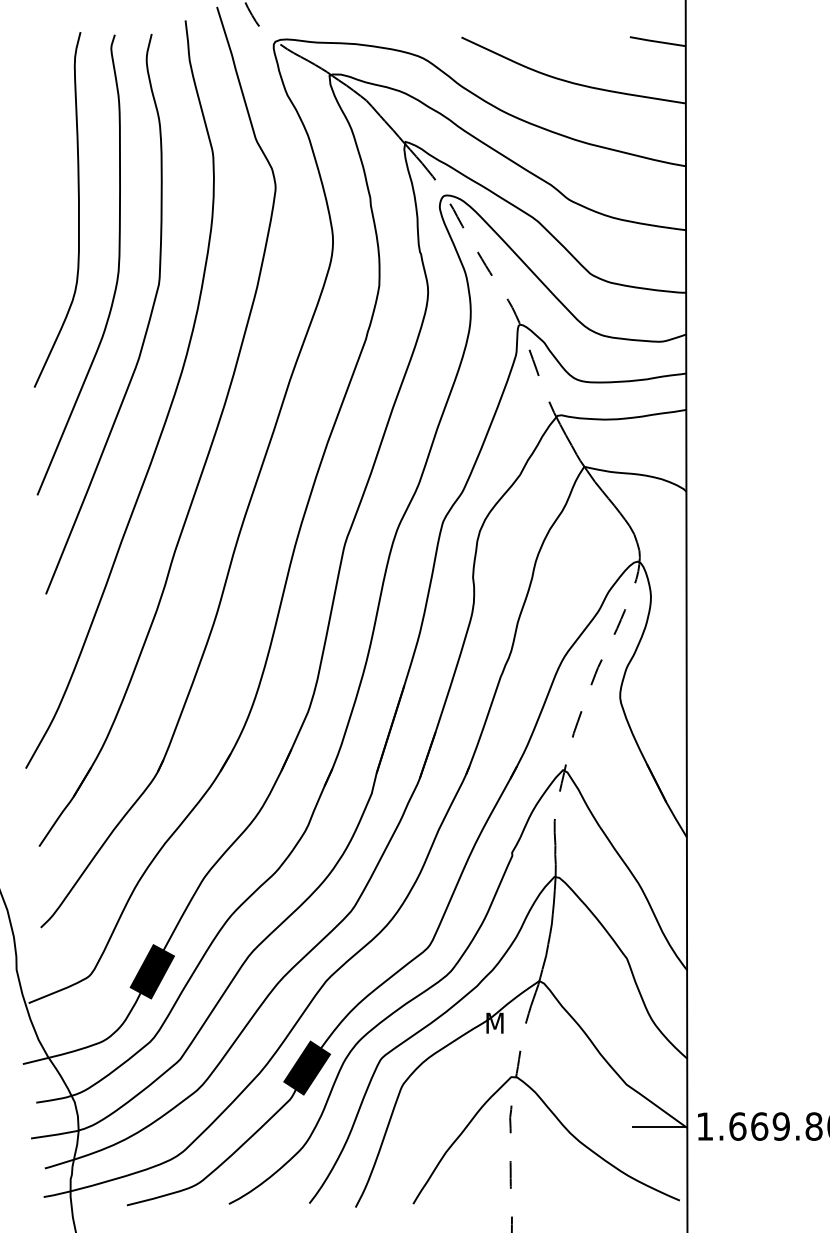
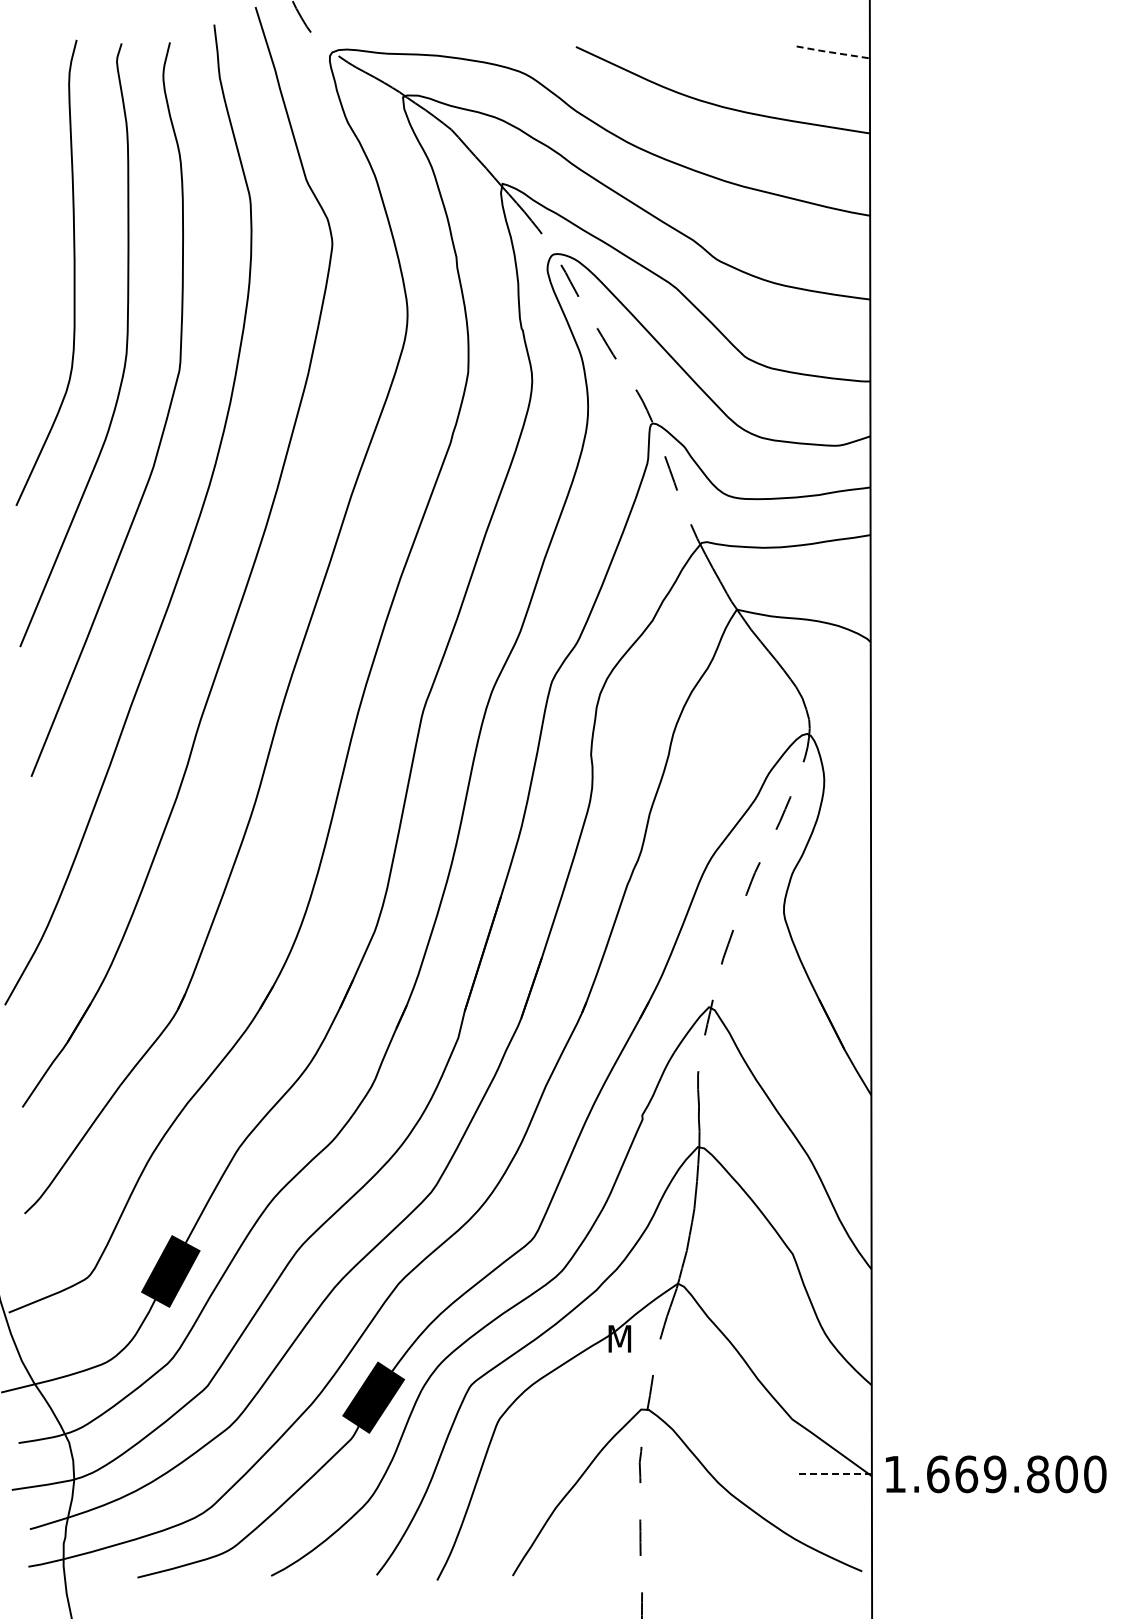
line: (658, 41) -> (833, 52), solid -> dashed
line: (658, 1126) -> (834, 1474), solid -> dashed

